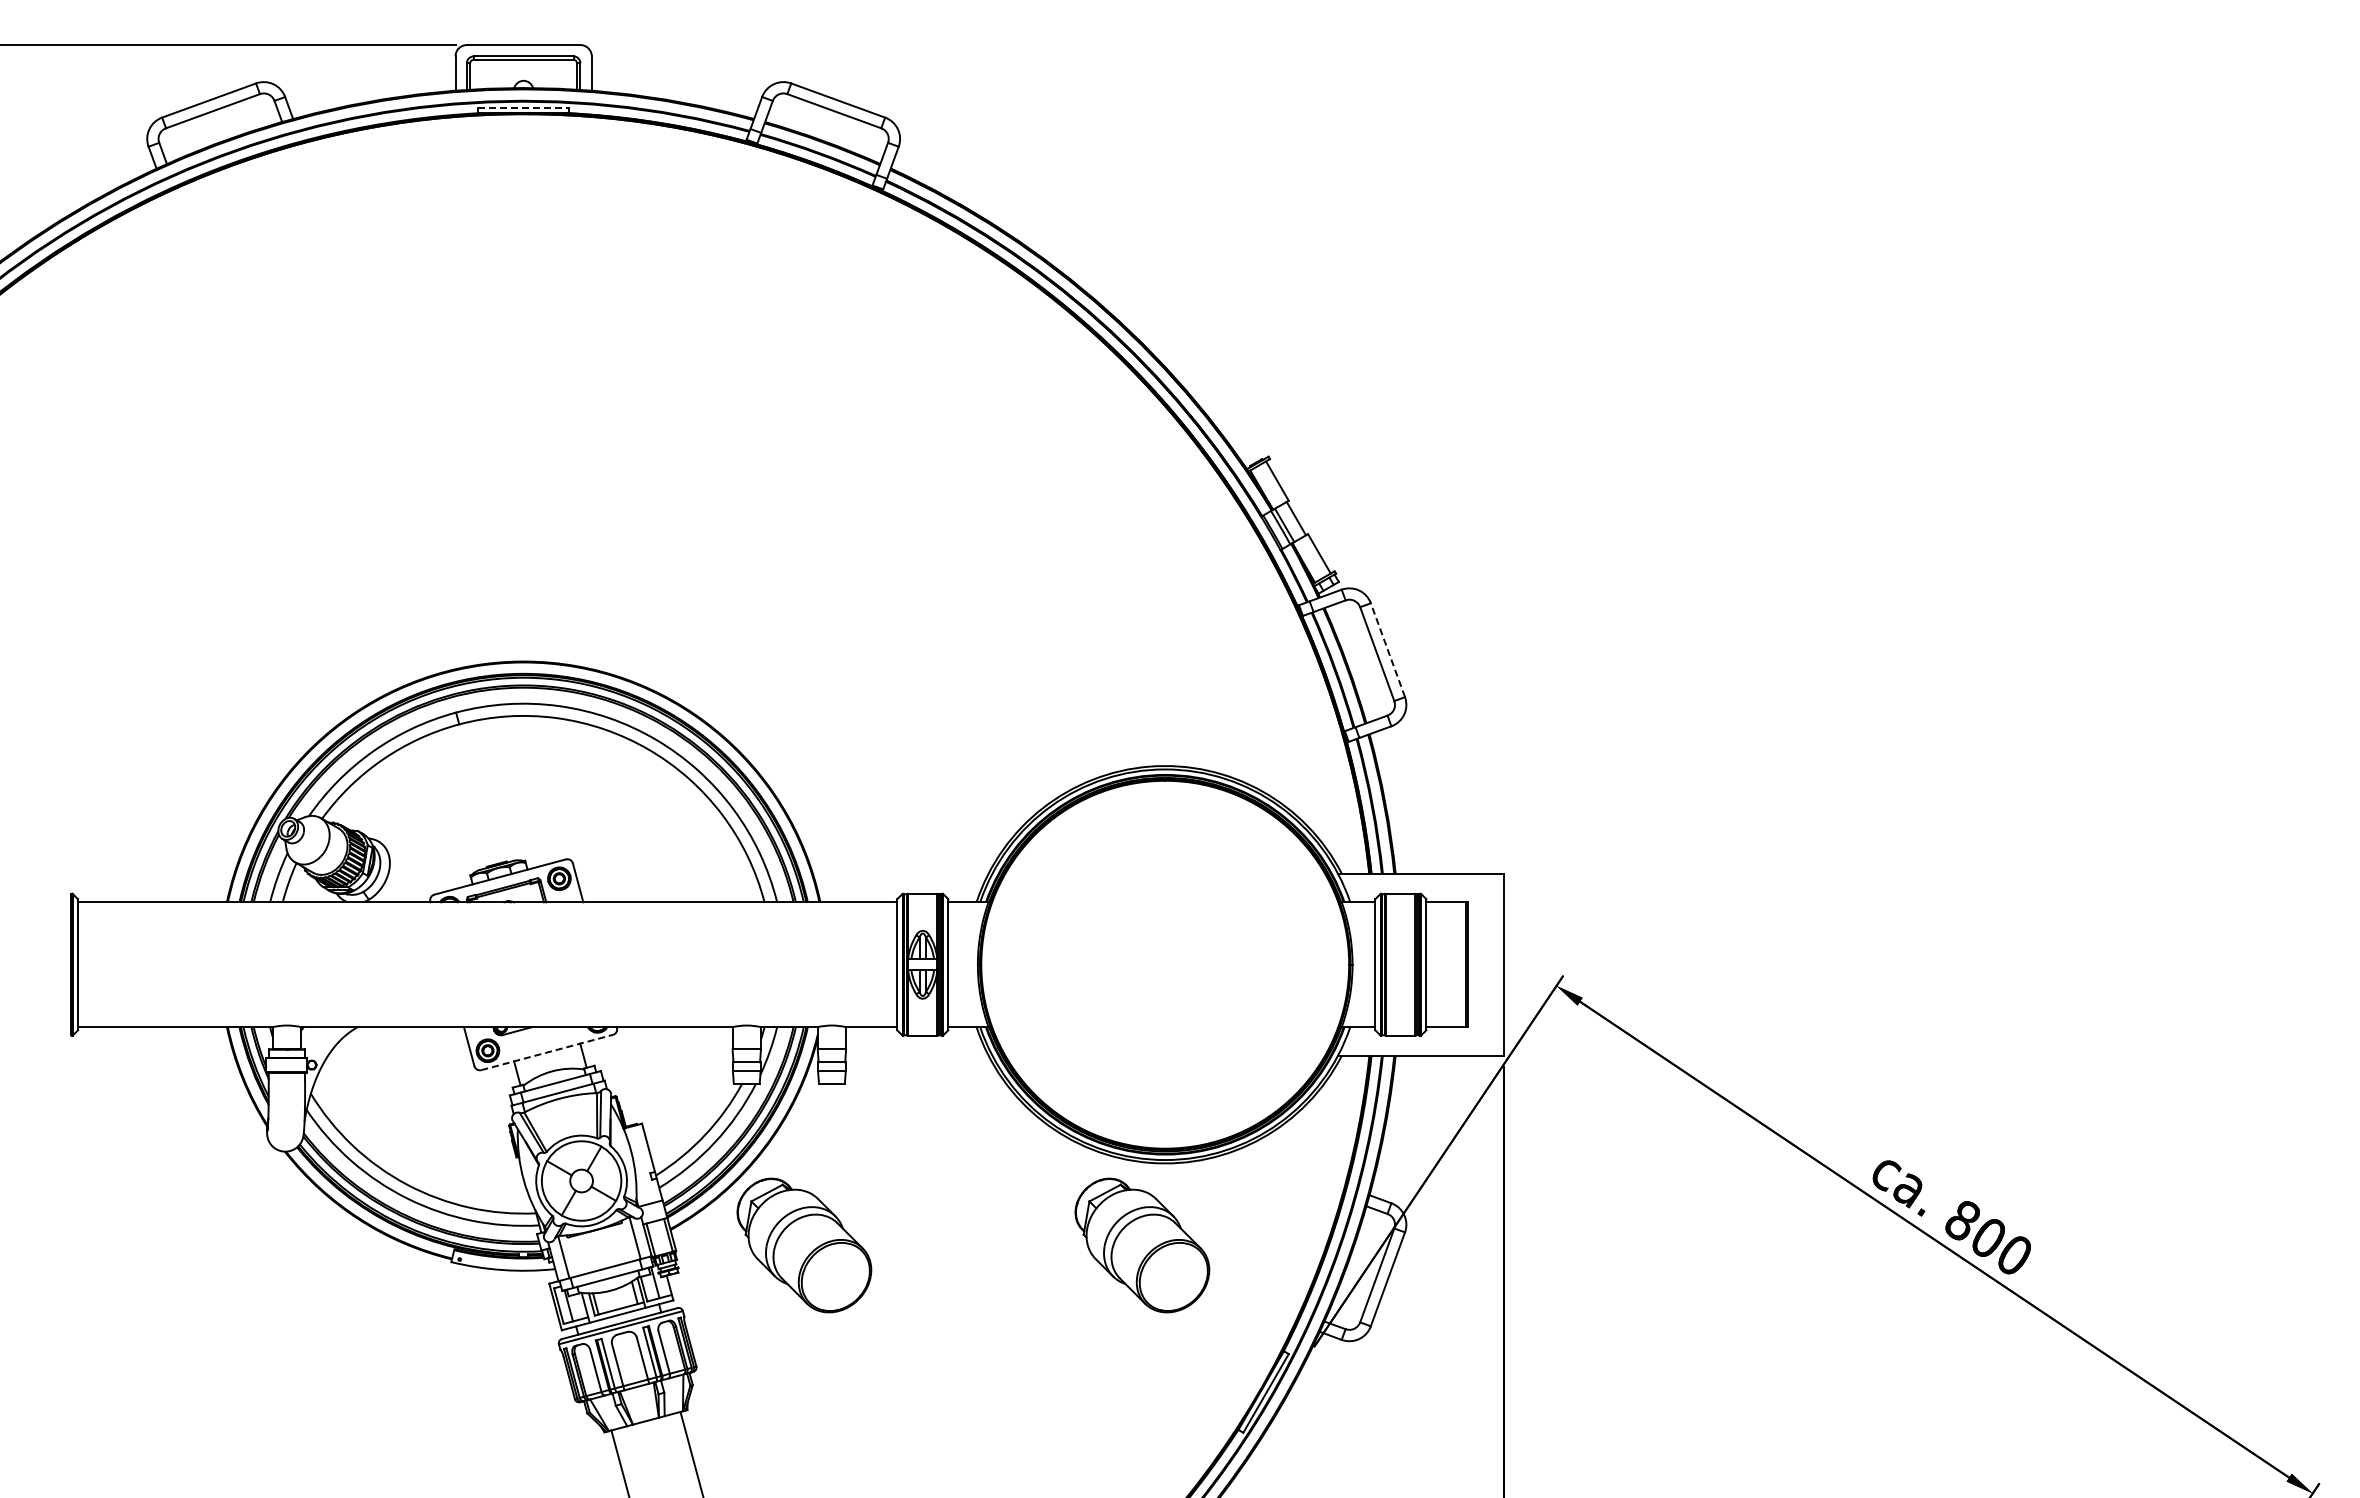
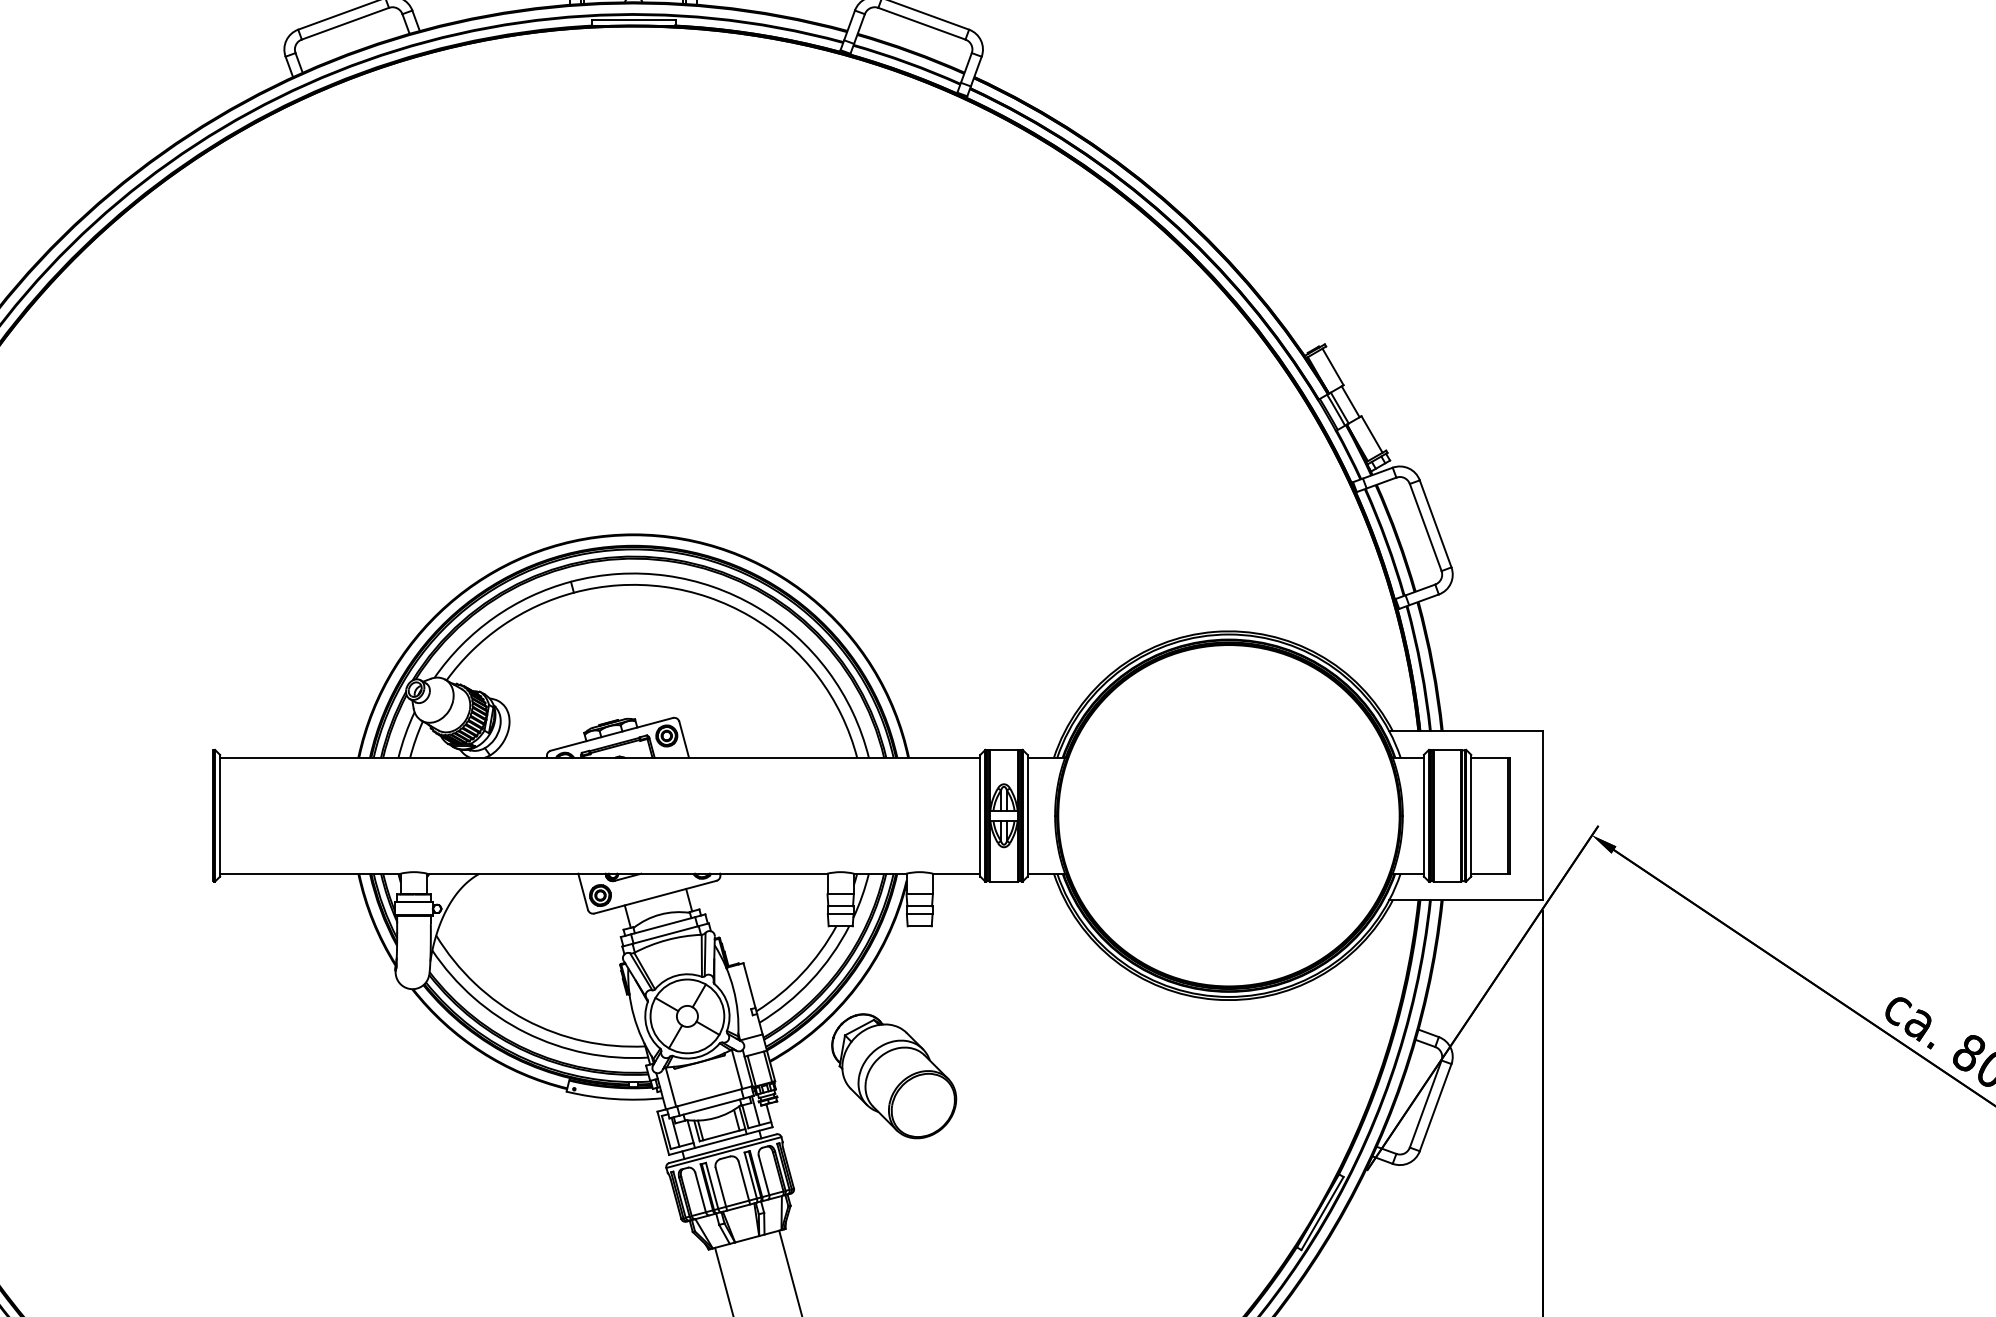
line: (524, 107) -> (634, 20), dashed -> solid
line: (1387, 650) -> (1435, 524), dashed -> solid
line: (547, 1052) -> (655, 897), dashed -> solid
part: (1142, 1245) -> (1207, 1076), removed

